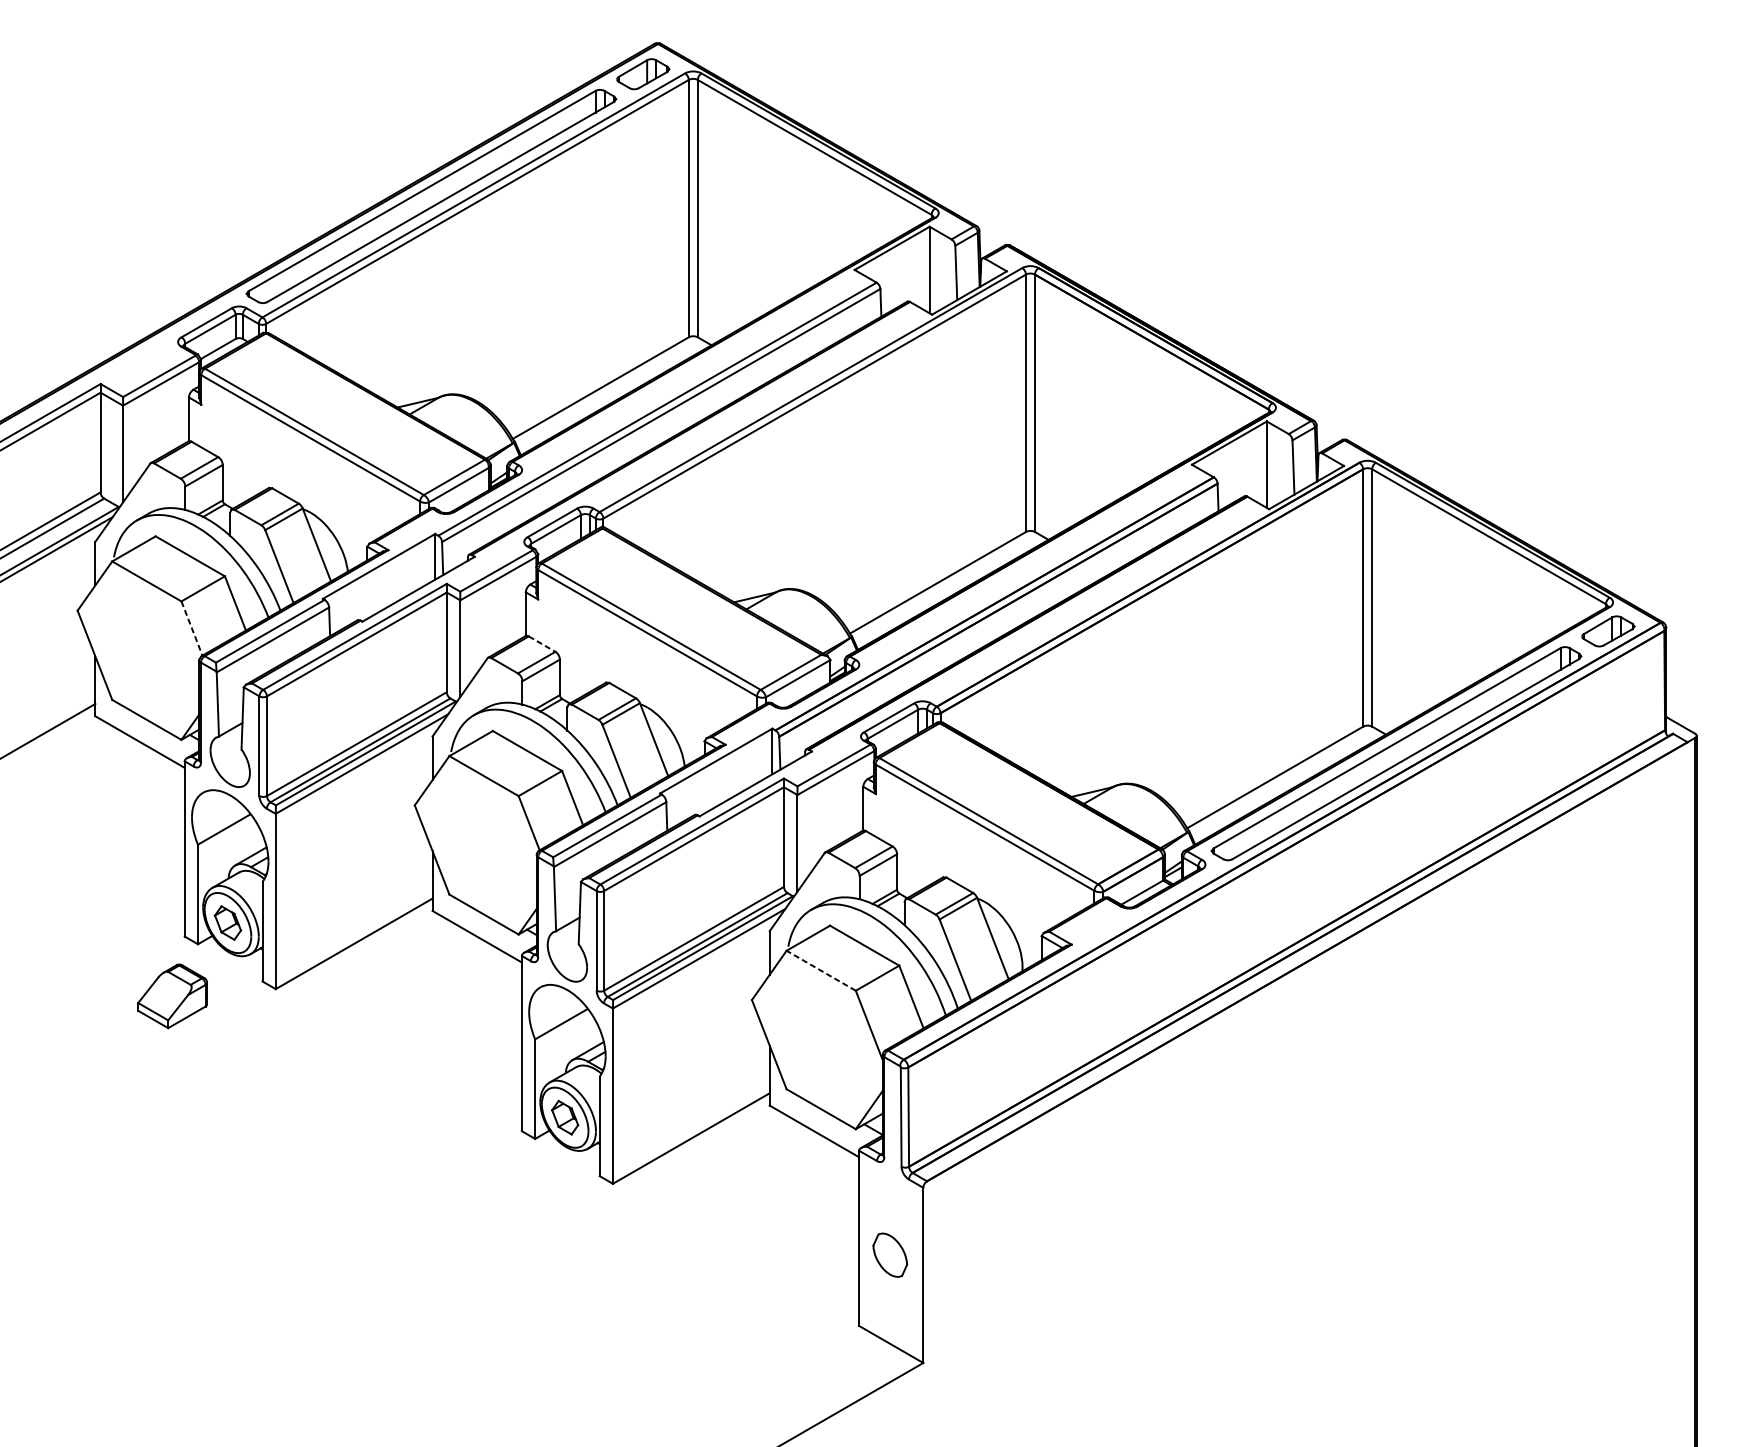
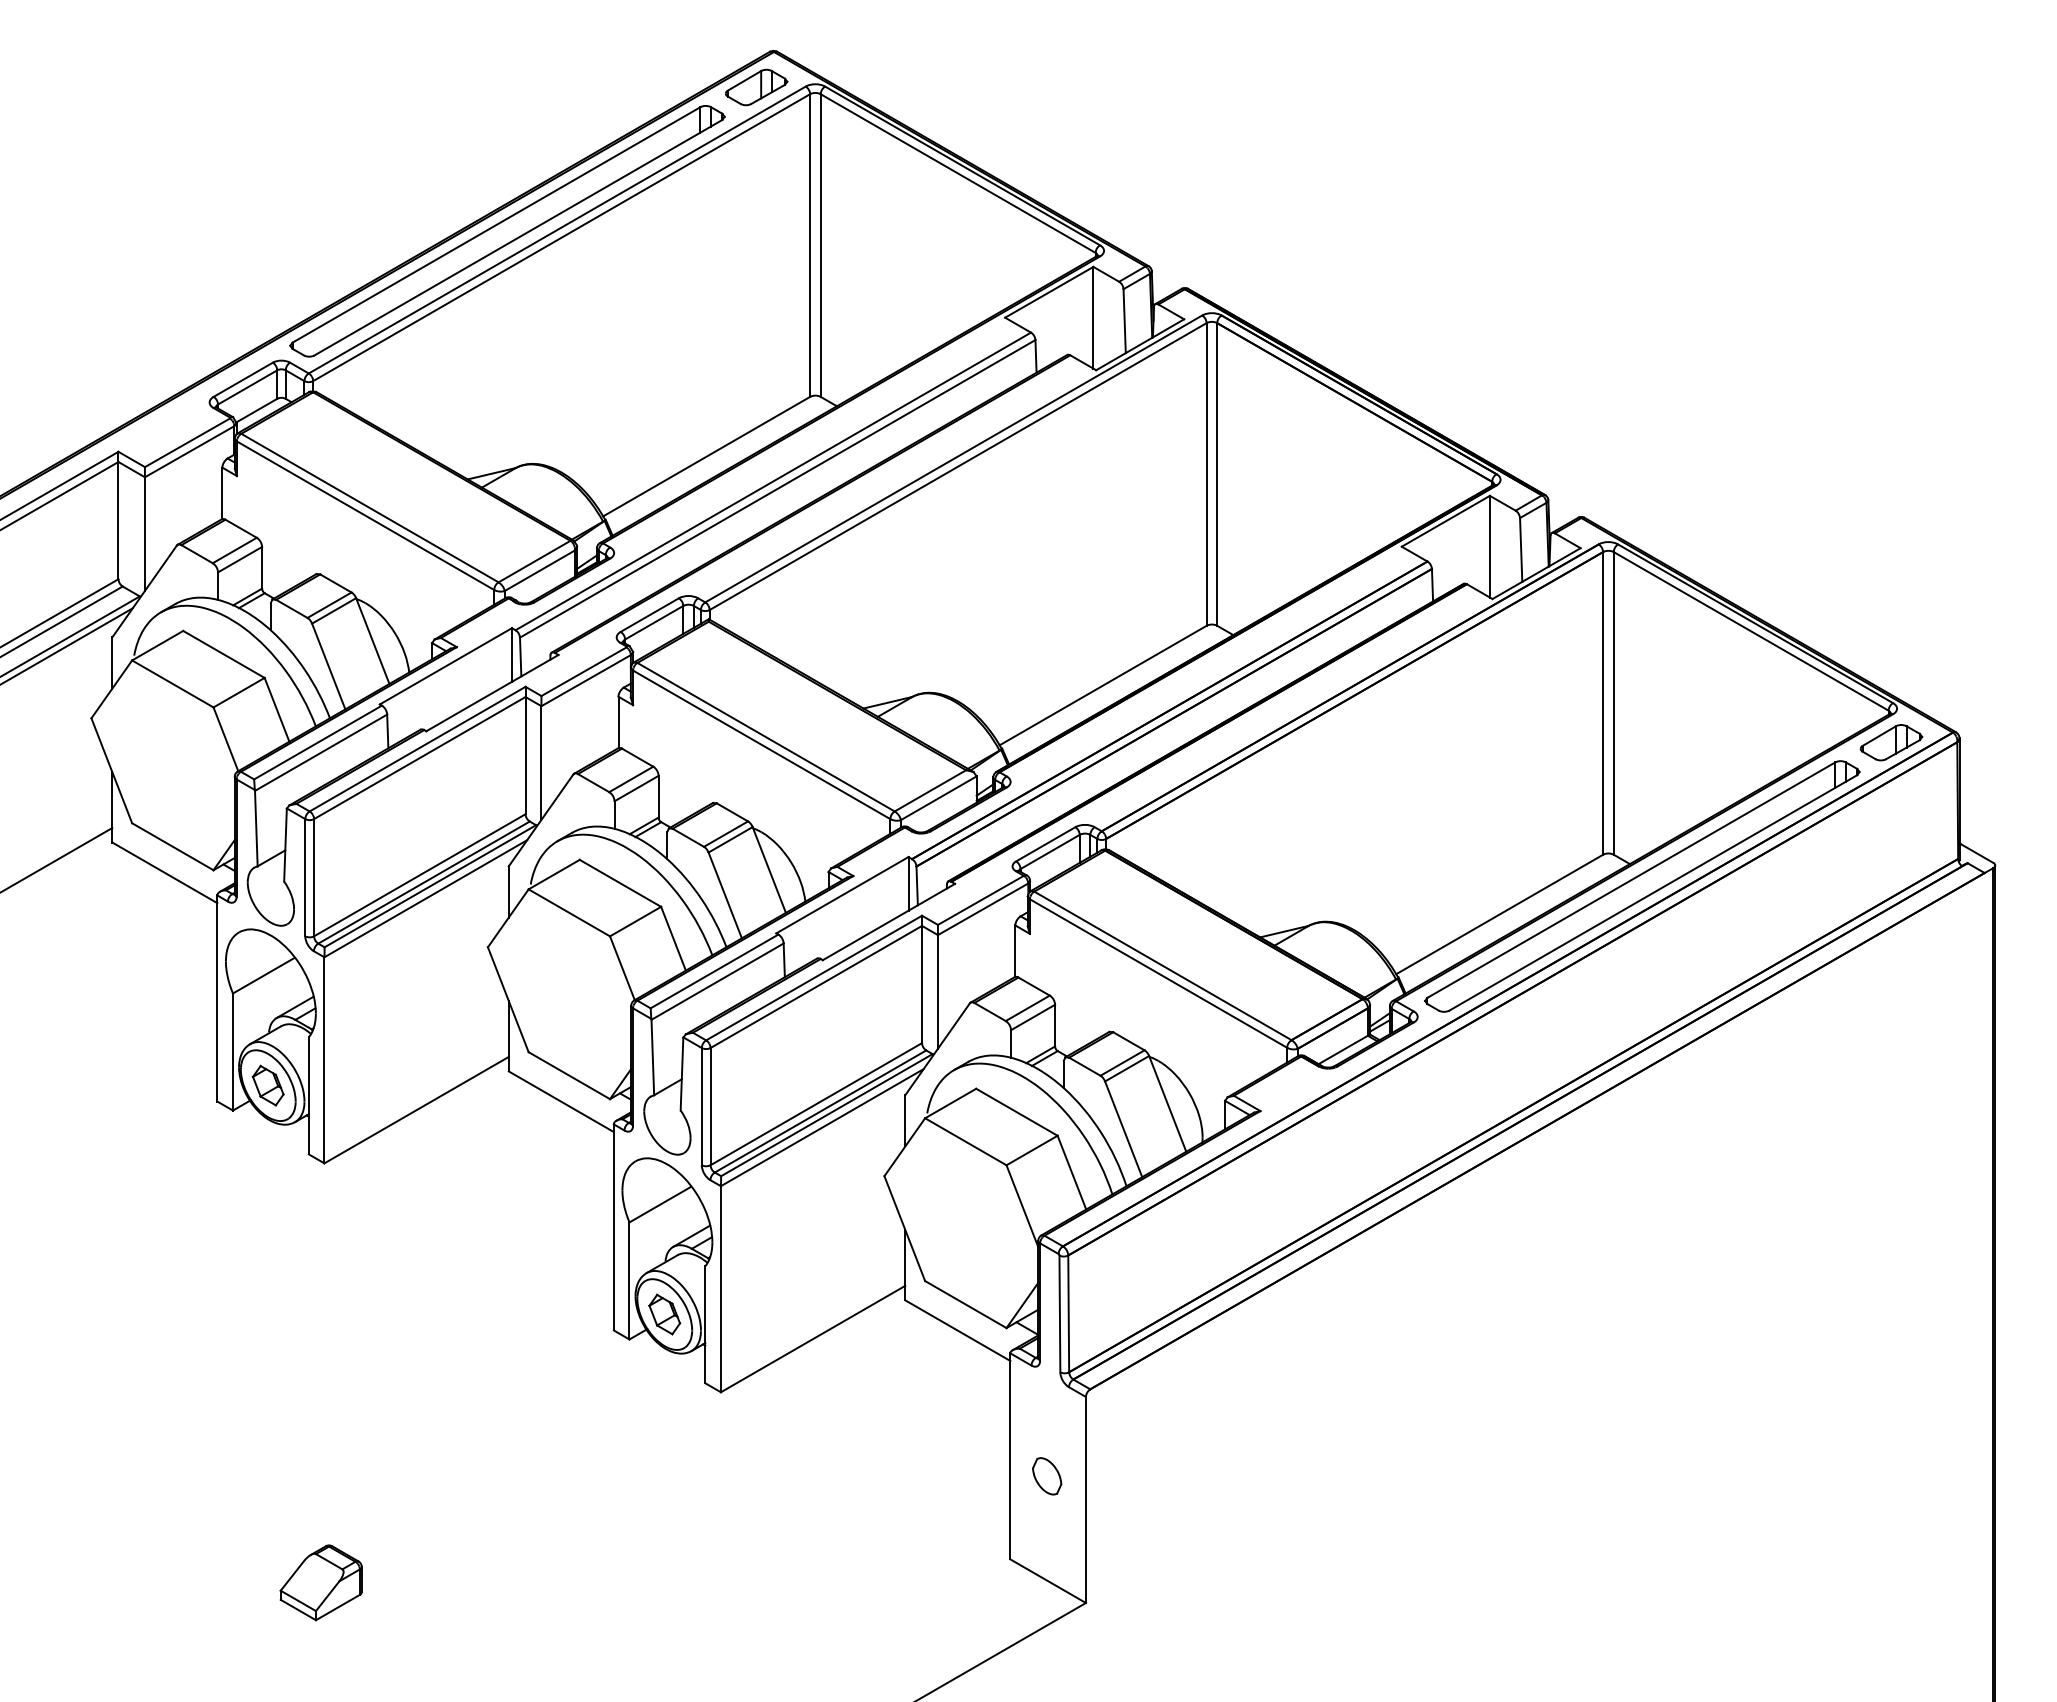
line: (192, 628) -> (226, 739), dashed -> solid
line: (542, 643) -> (638, 757), dashed -> solid
line: (820, 970) -> (965, 1141), dashed -> solid
part: (172, 996) -> (320, 1582), moved
part: (890, 1255) -> (1047, 1476), size x0.71

